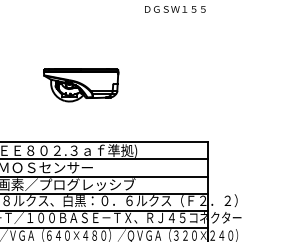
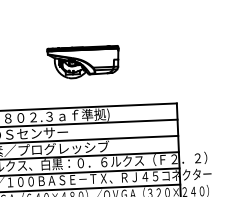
part: (81, 85) -> (83, 62), moved

